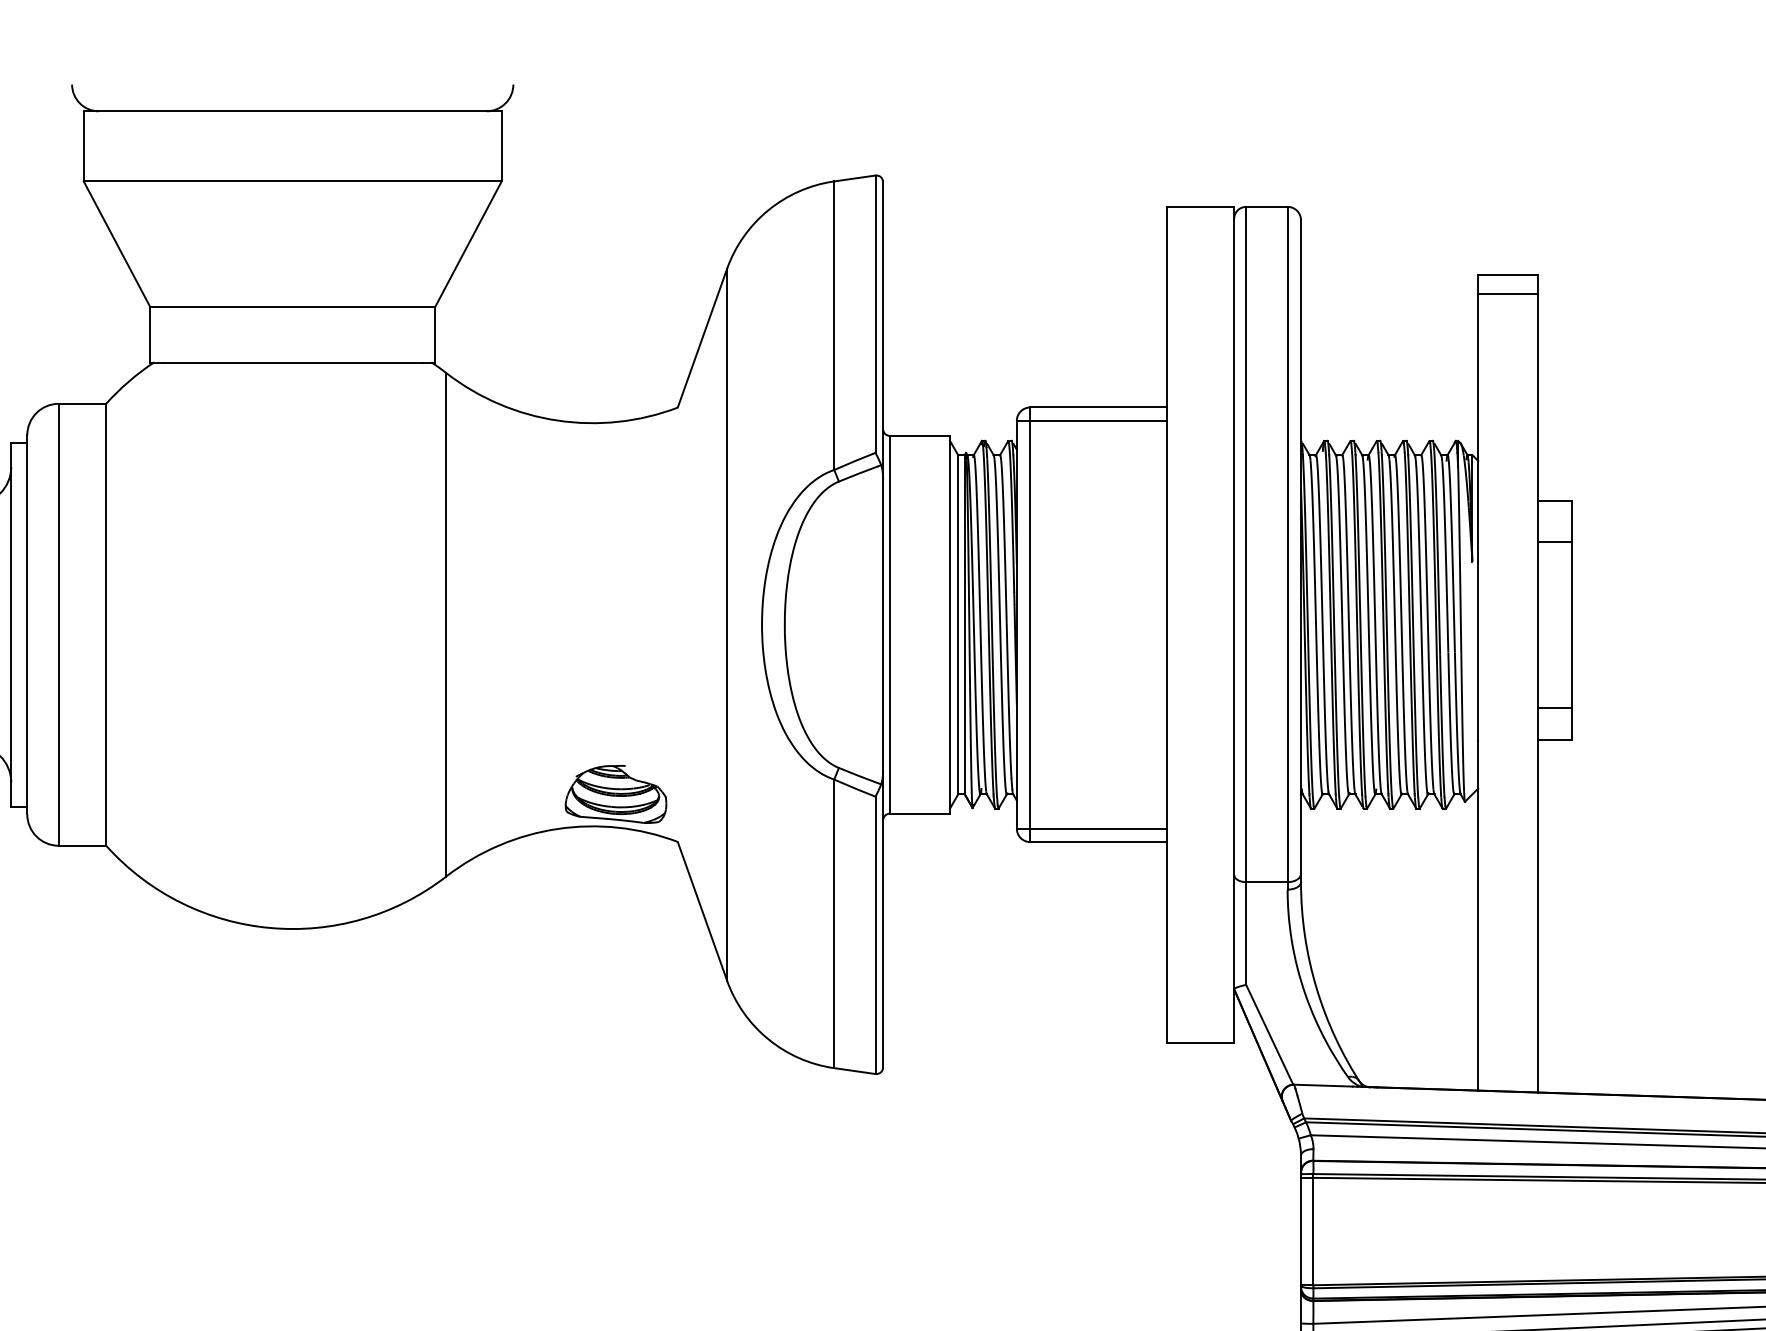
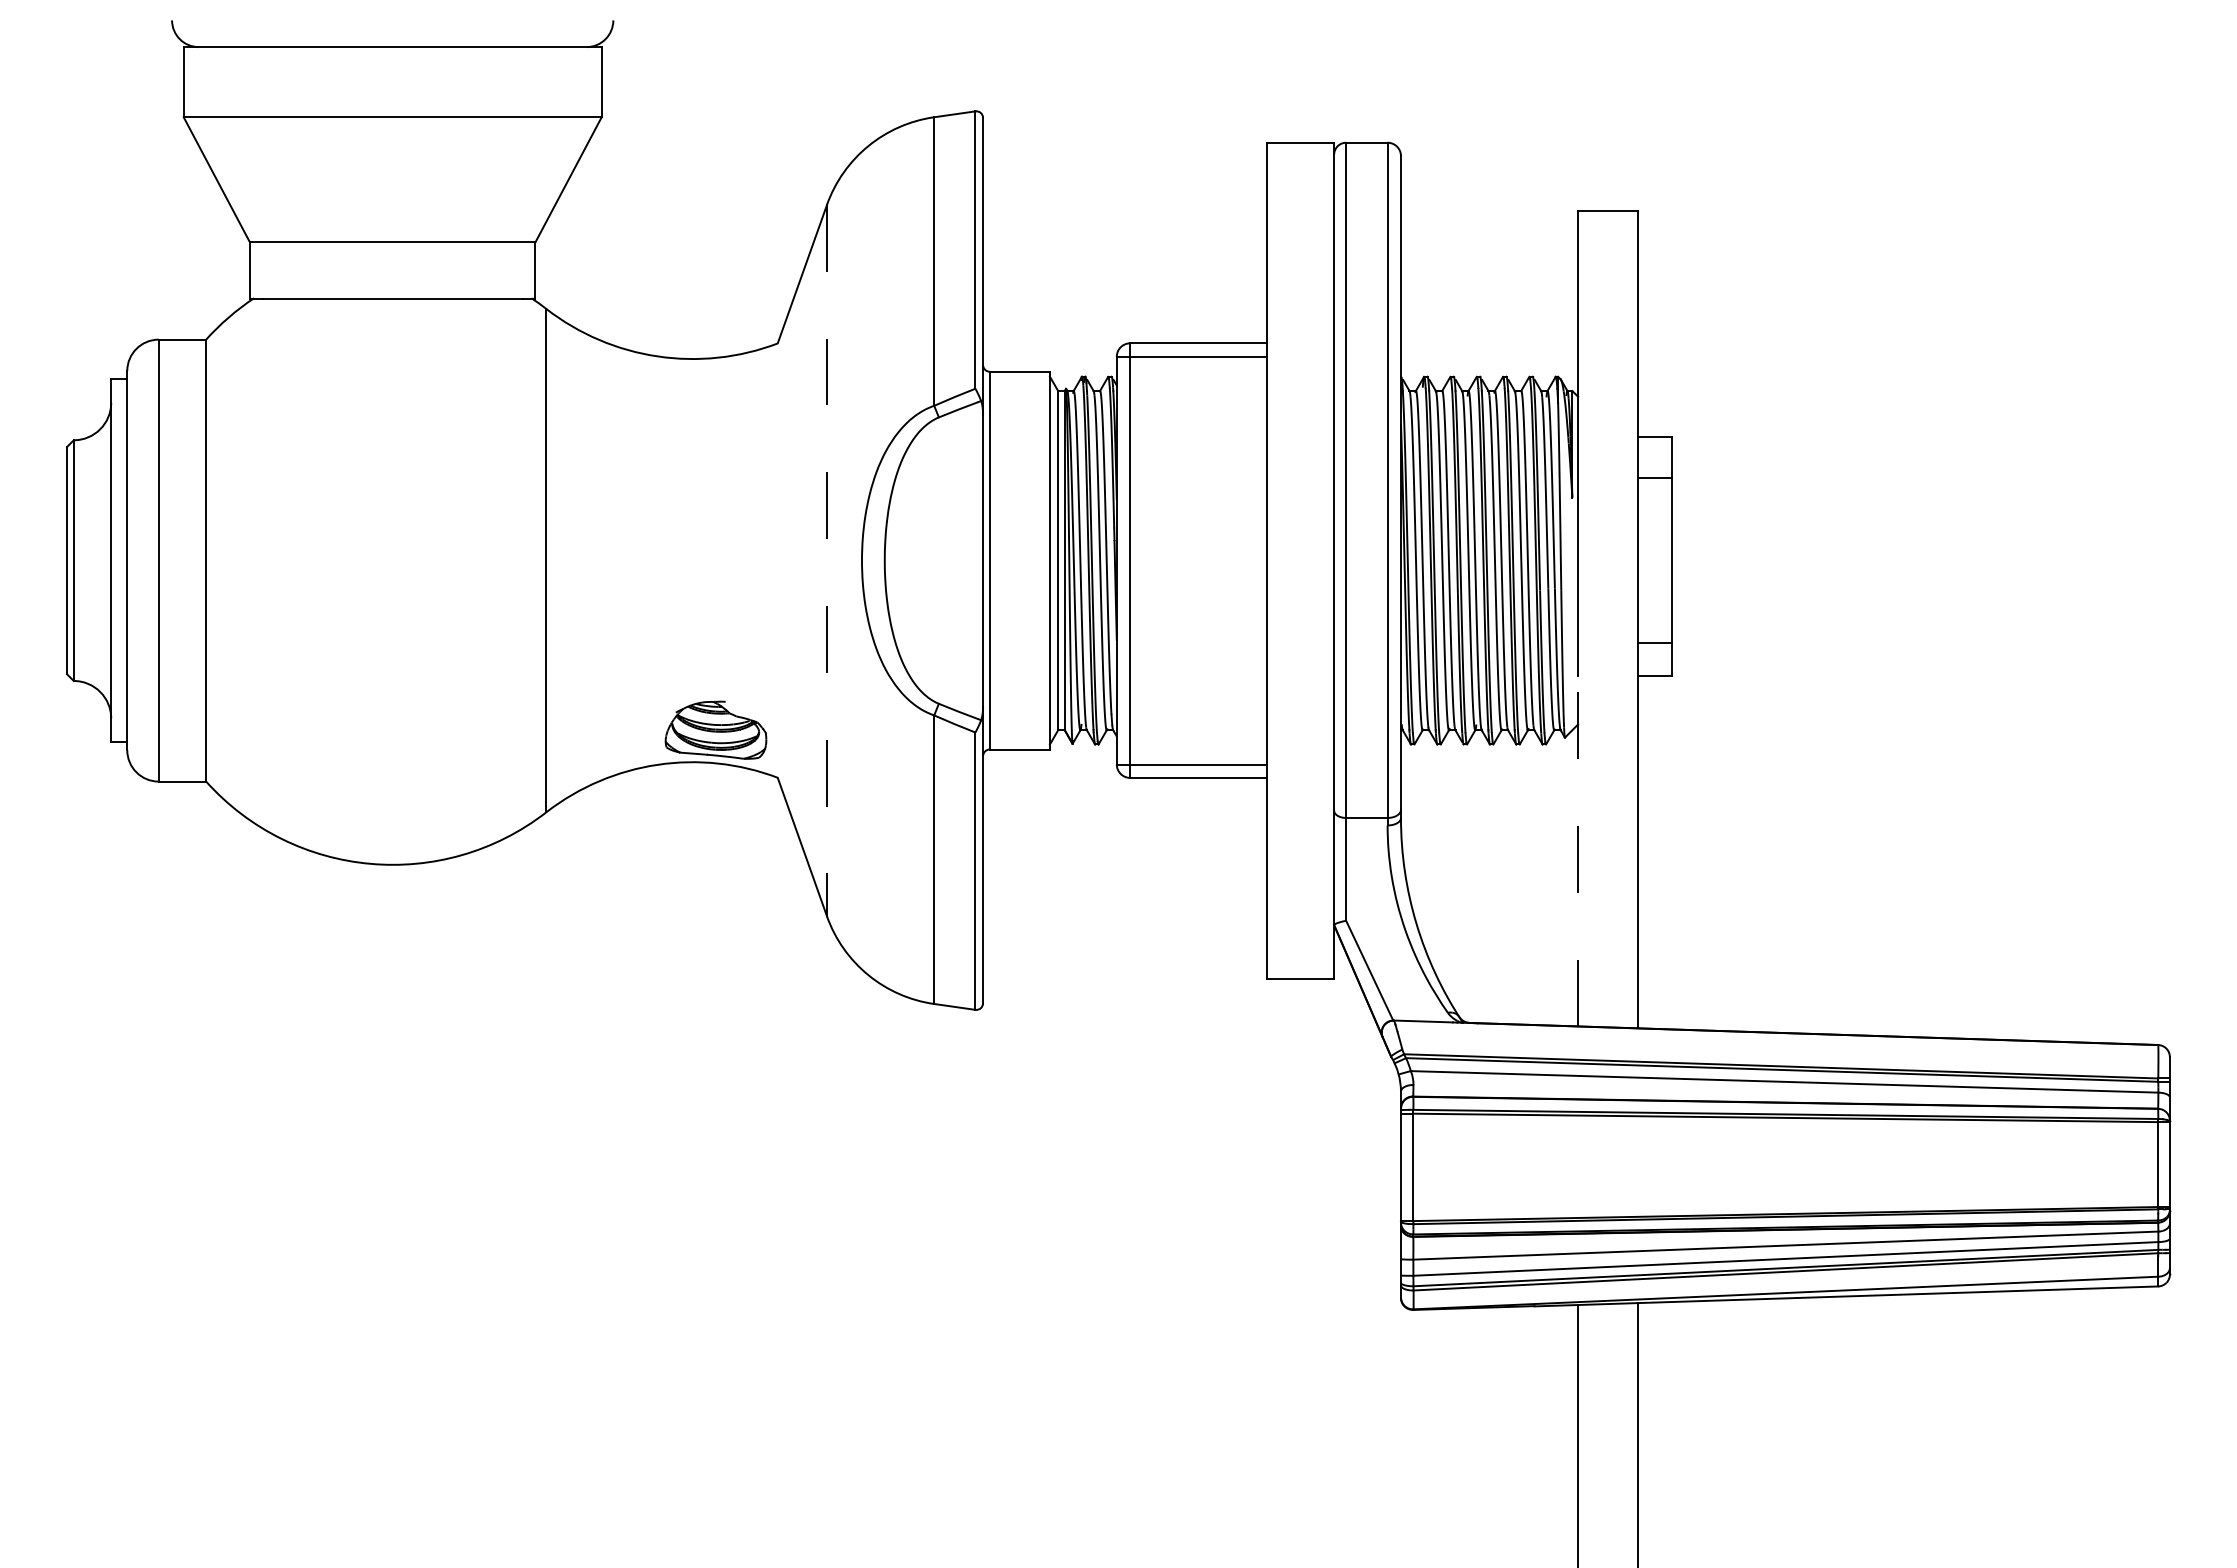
line: (1508, 293) -> (1608, 229), removed
line: (727, 624) -> (827, 560), solid -> dashed
line: (1478, 915) -> (1578, 851), solid -> dashed

